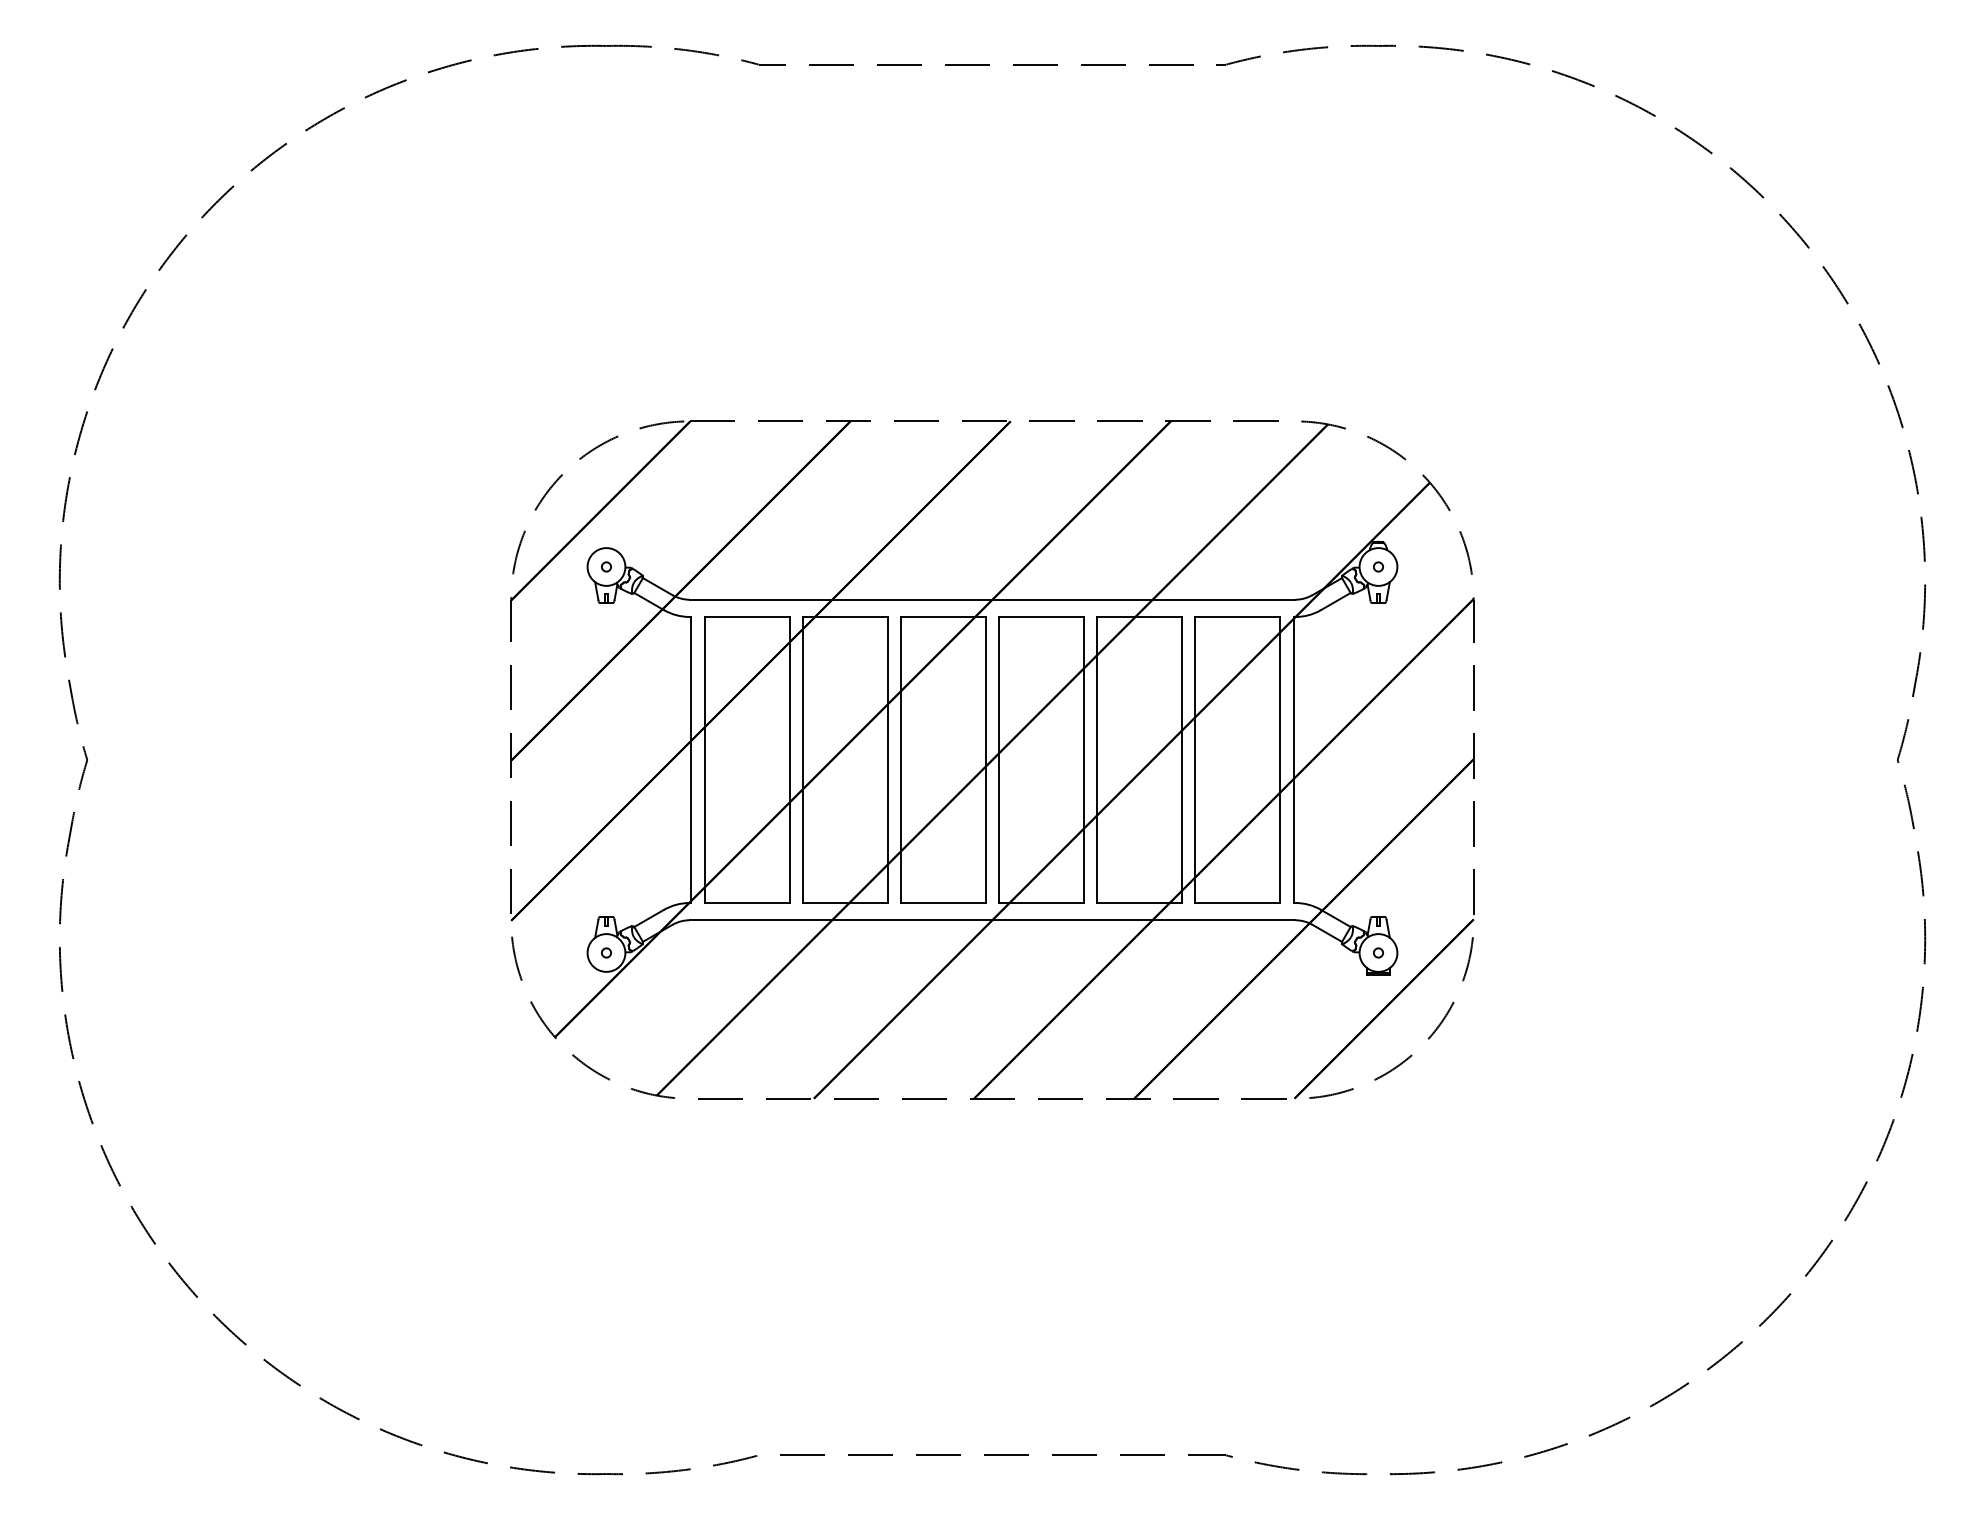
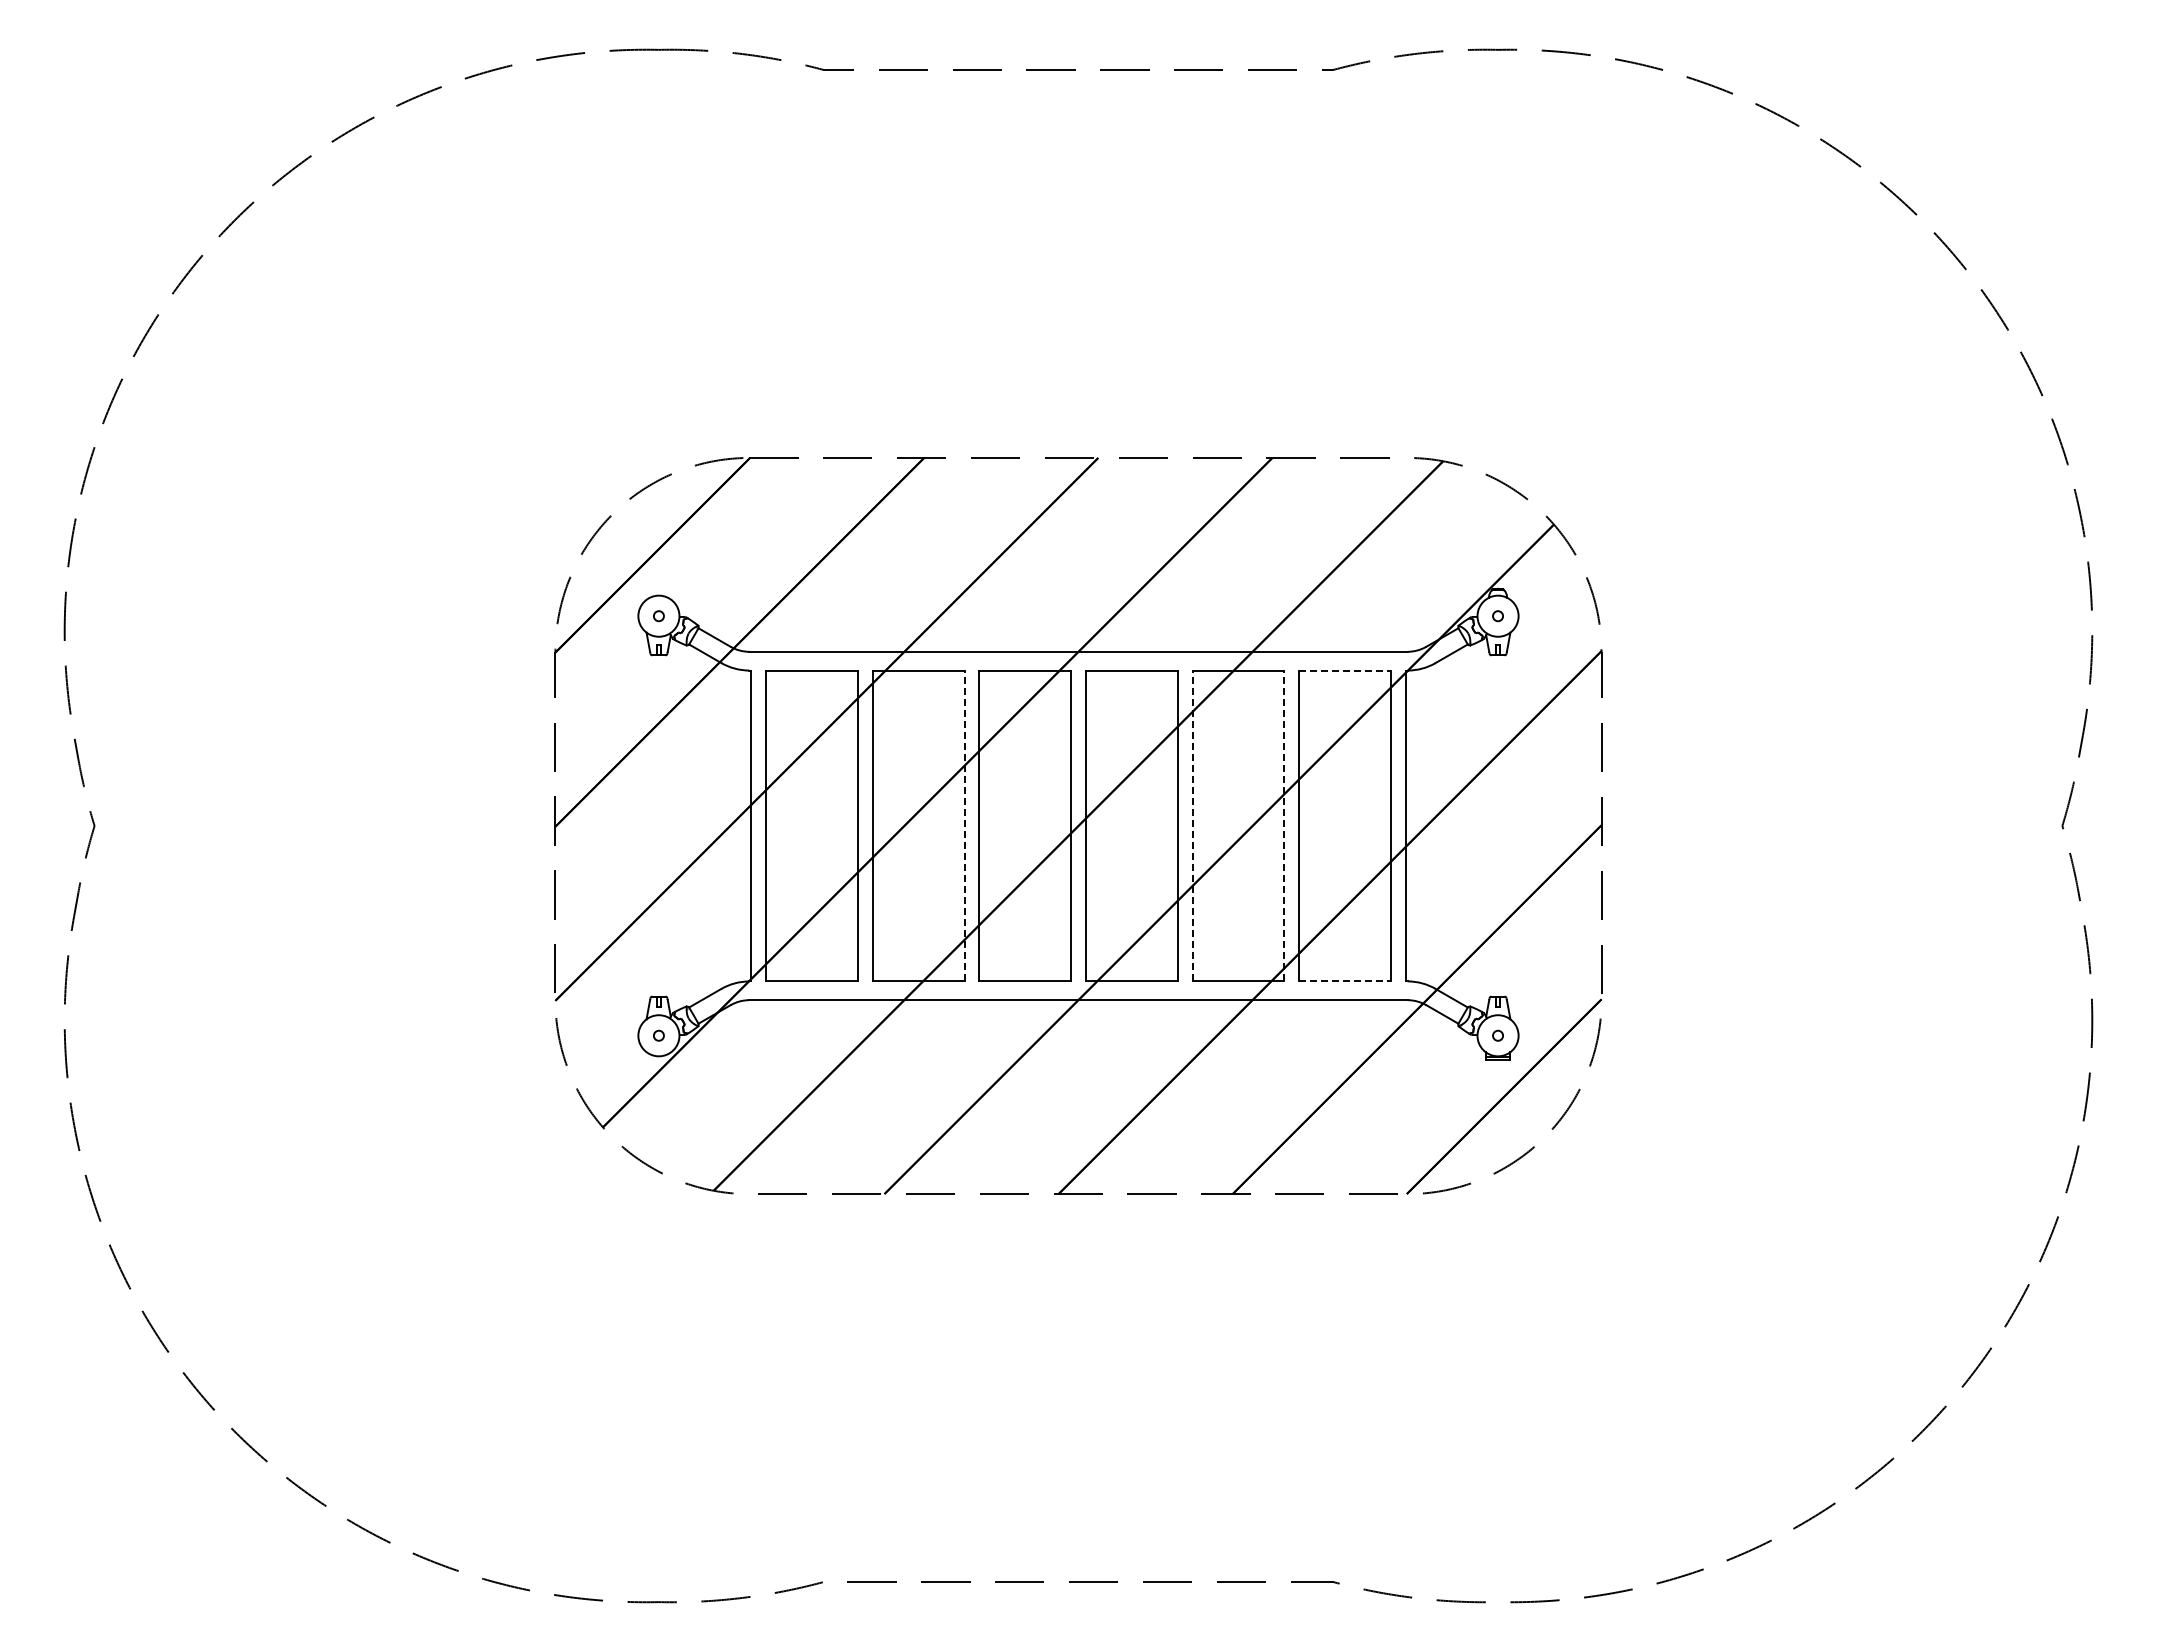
line: (1238, 616) -> (1345, 670), solid -> dashed
line: (887, 759) -> (964, 825), solid -> dashed
line: (1097, 759) -> (1192, 825), solid -> dashed
line: (1182, 759) -> (1284, 825), solid -> dashed
line: (1238, 903) -> (1345, 981), solid -> dashed

